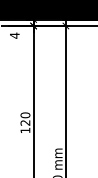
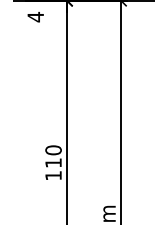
text: (25, 122) -> (53, 162), 120 -> 110

